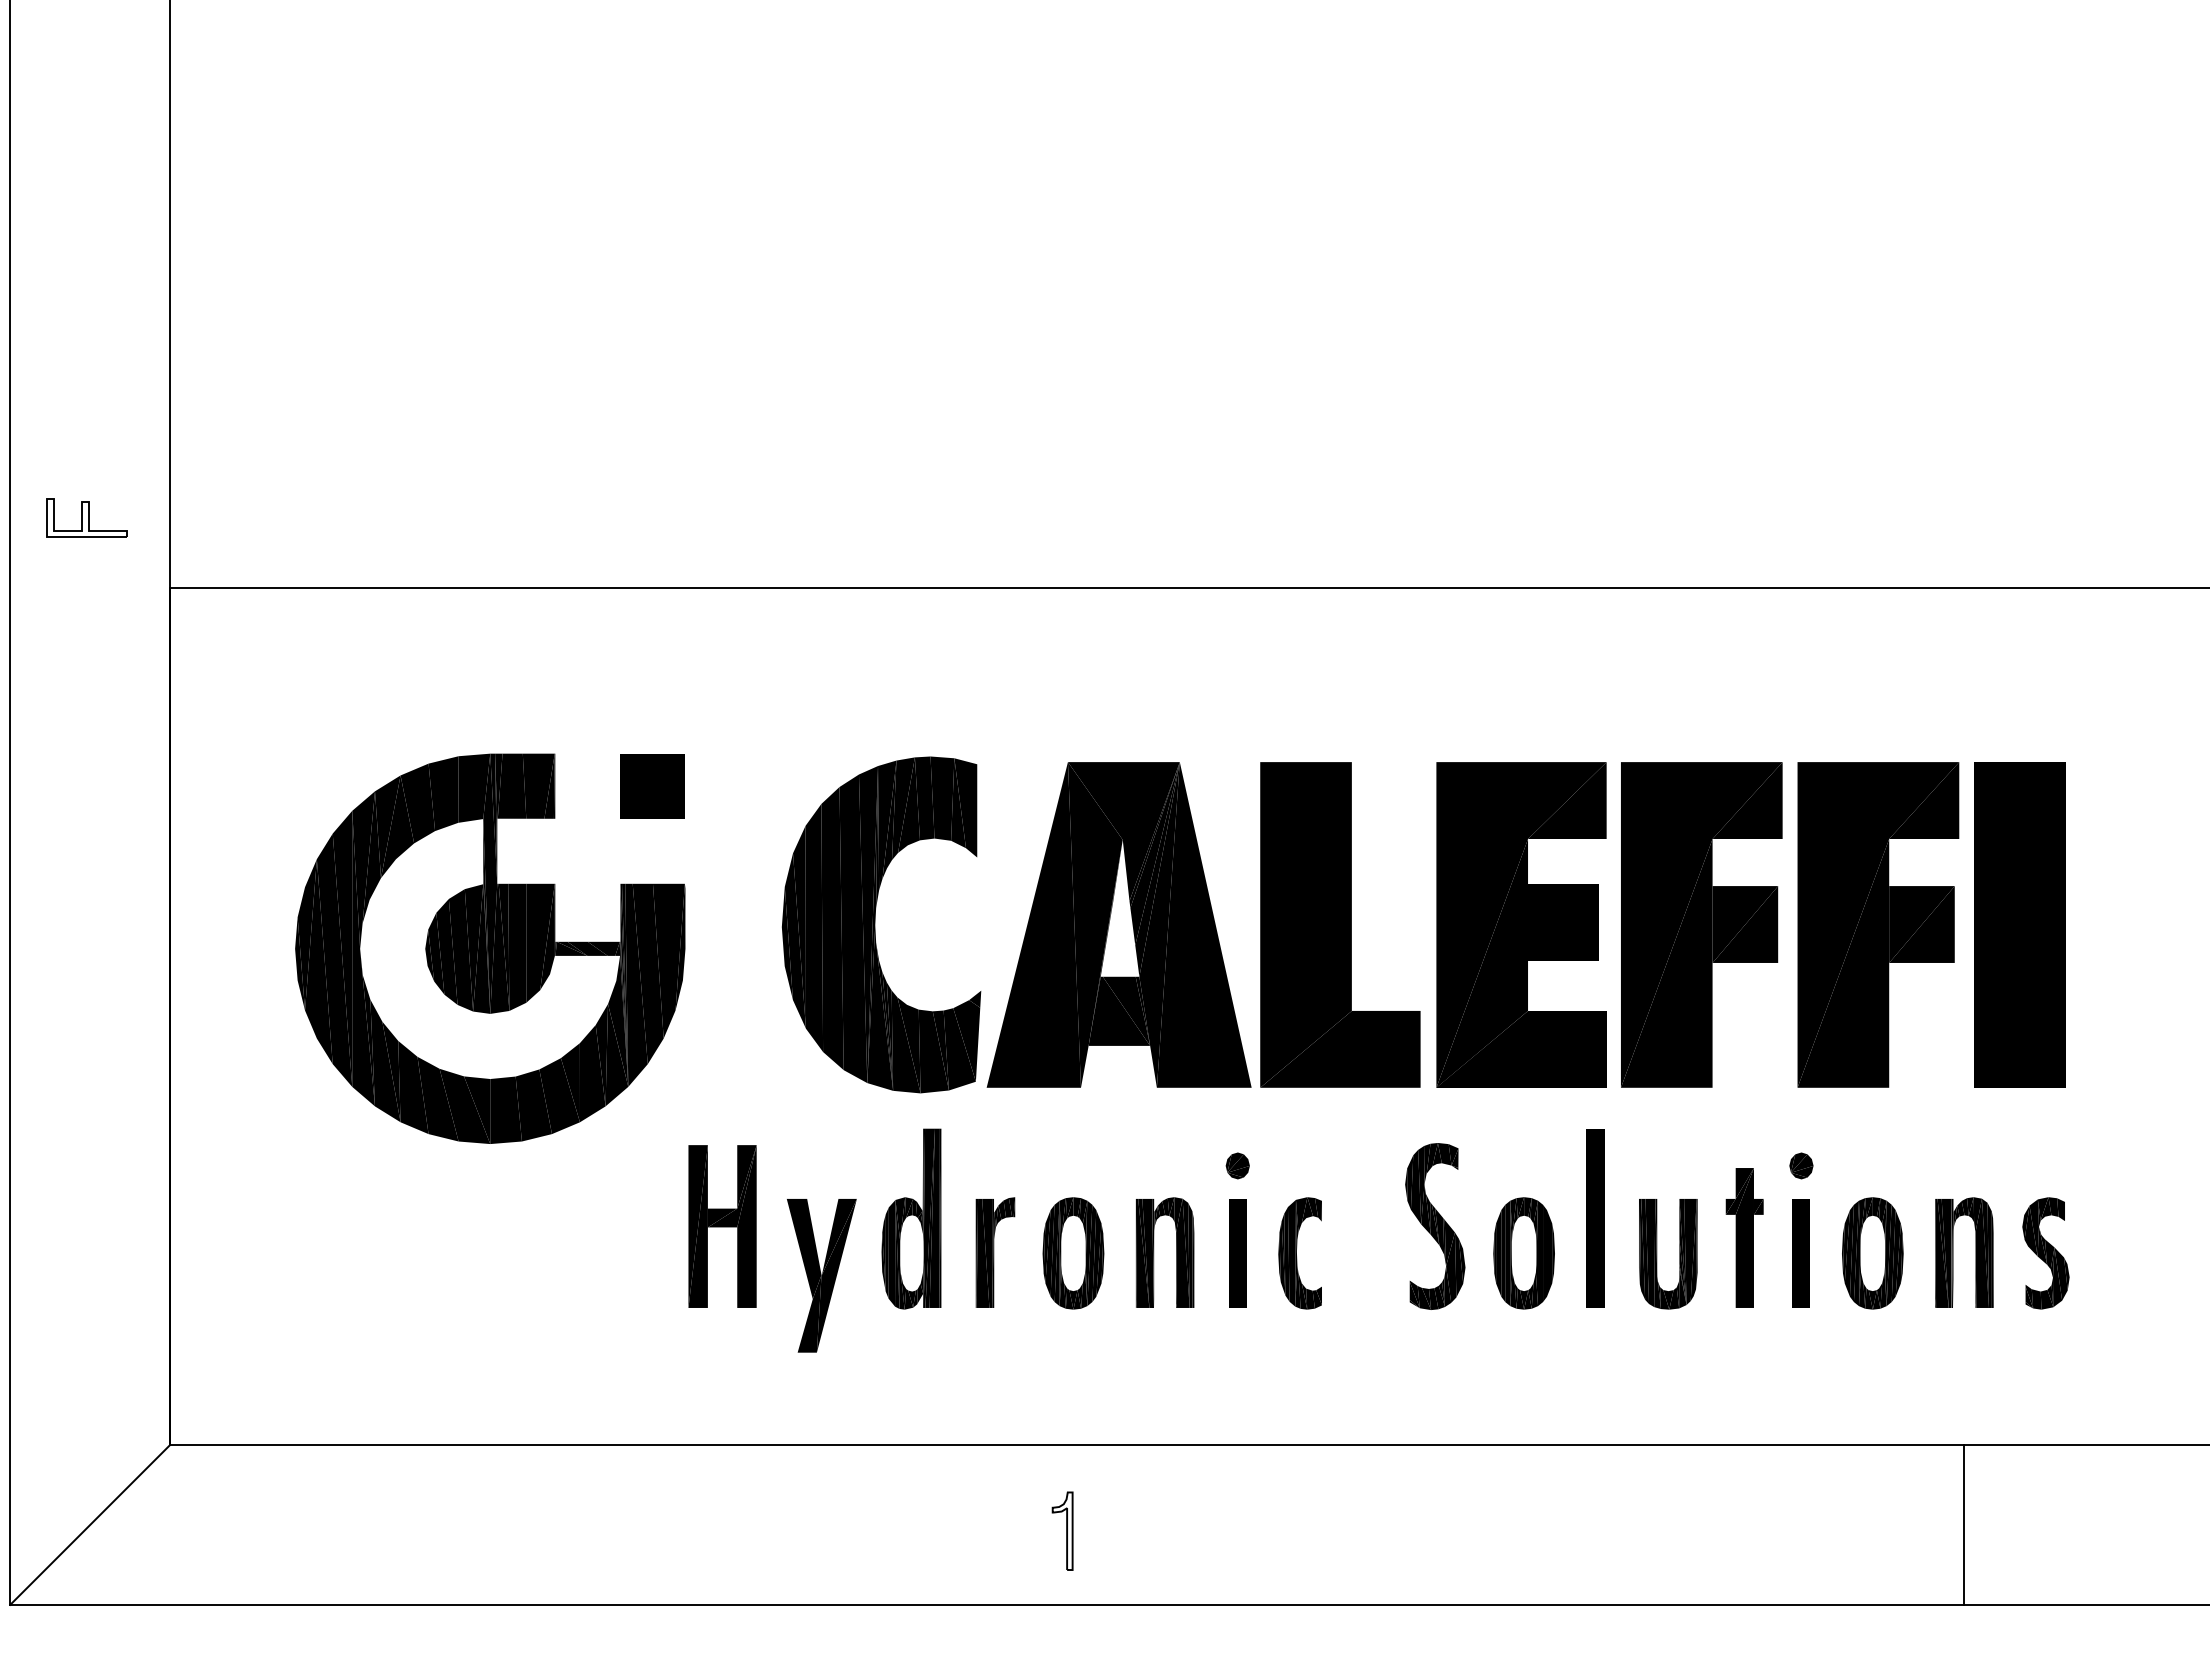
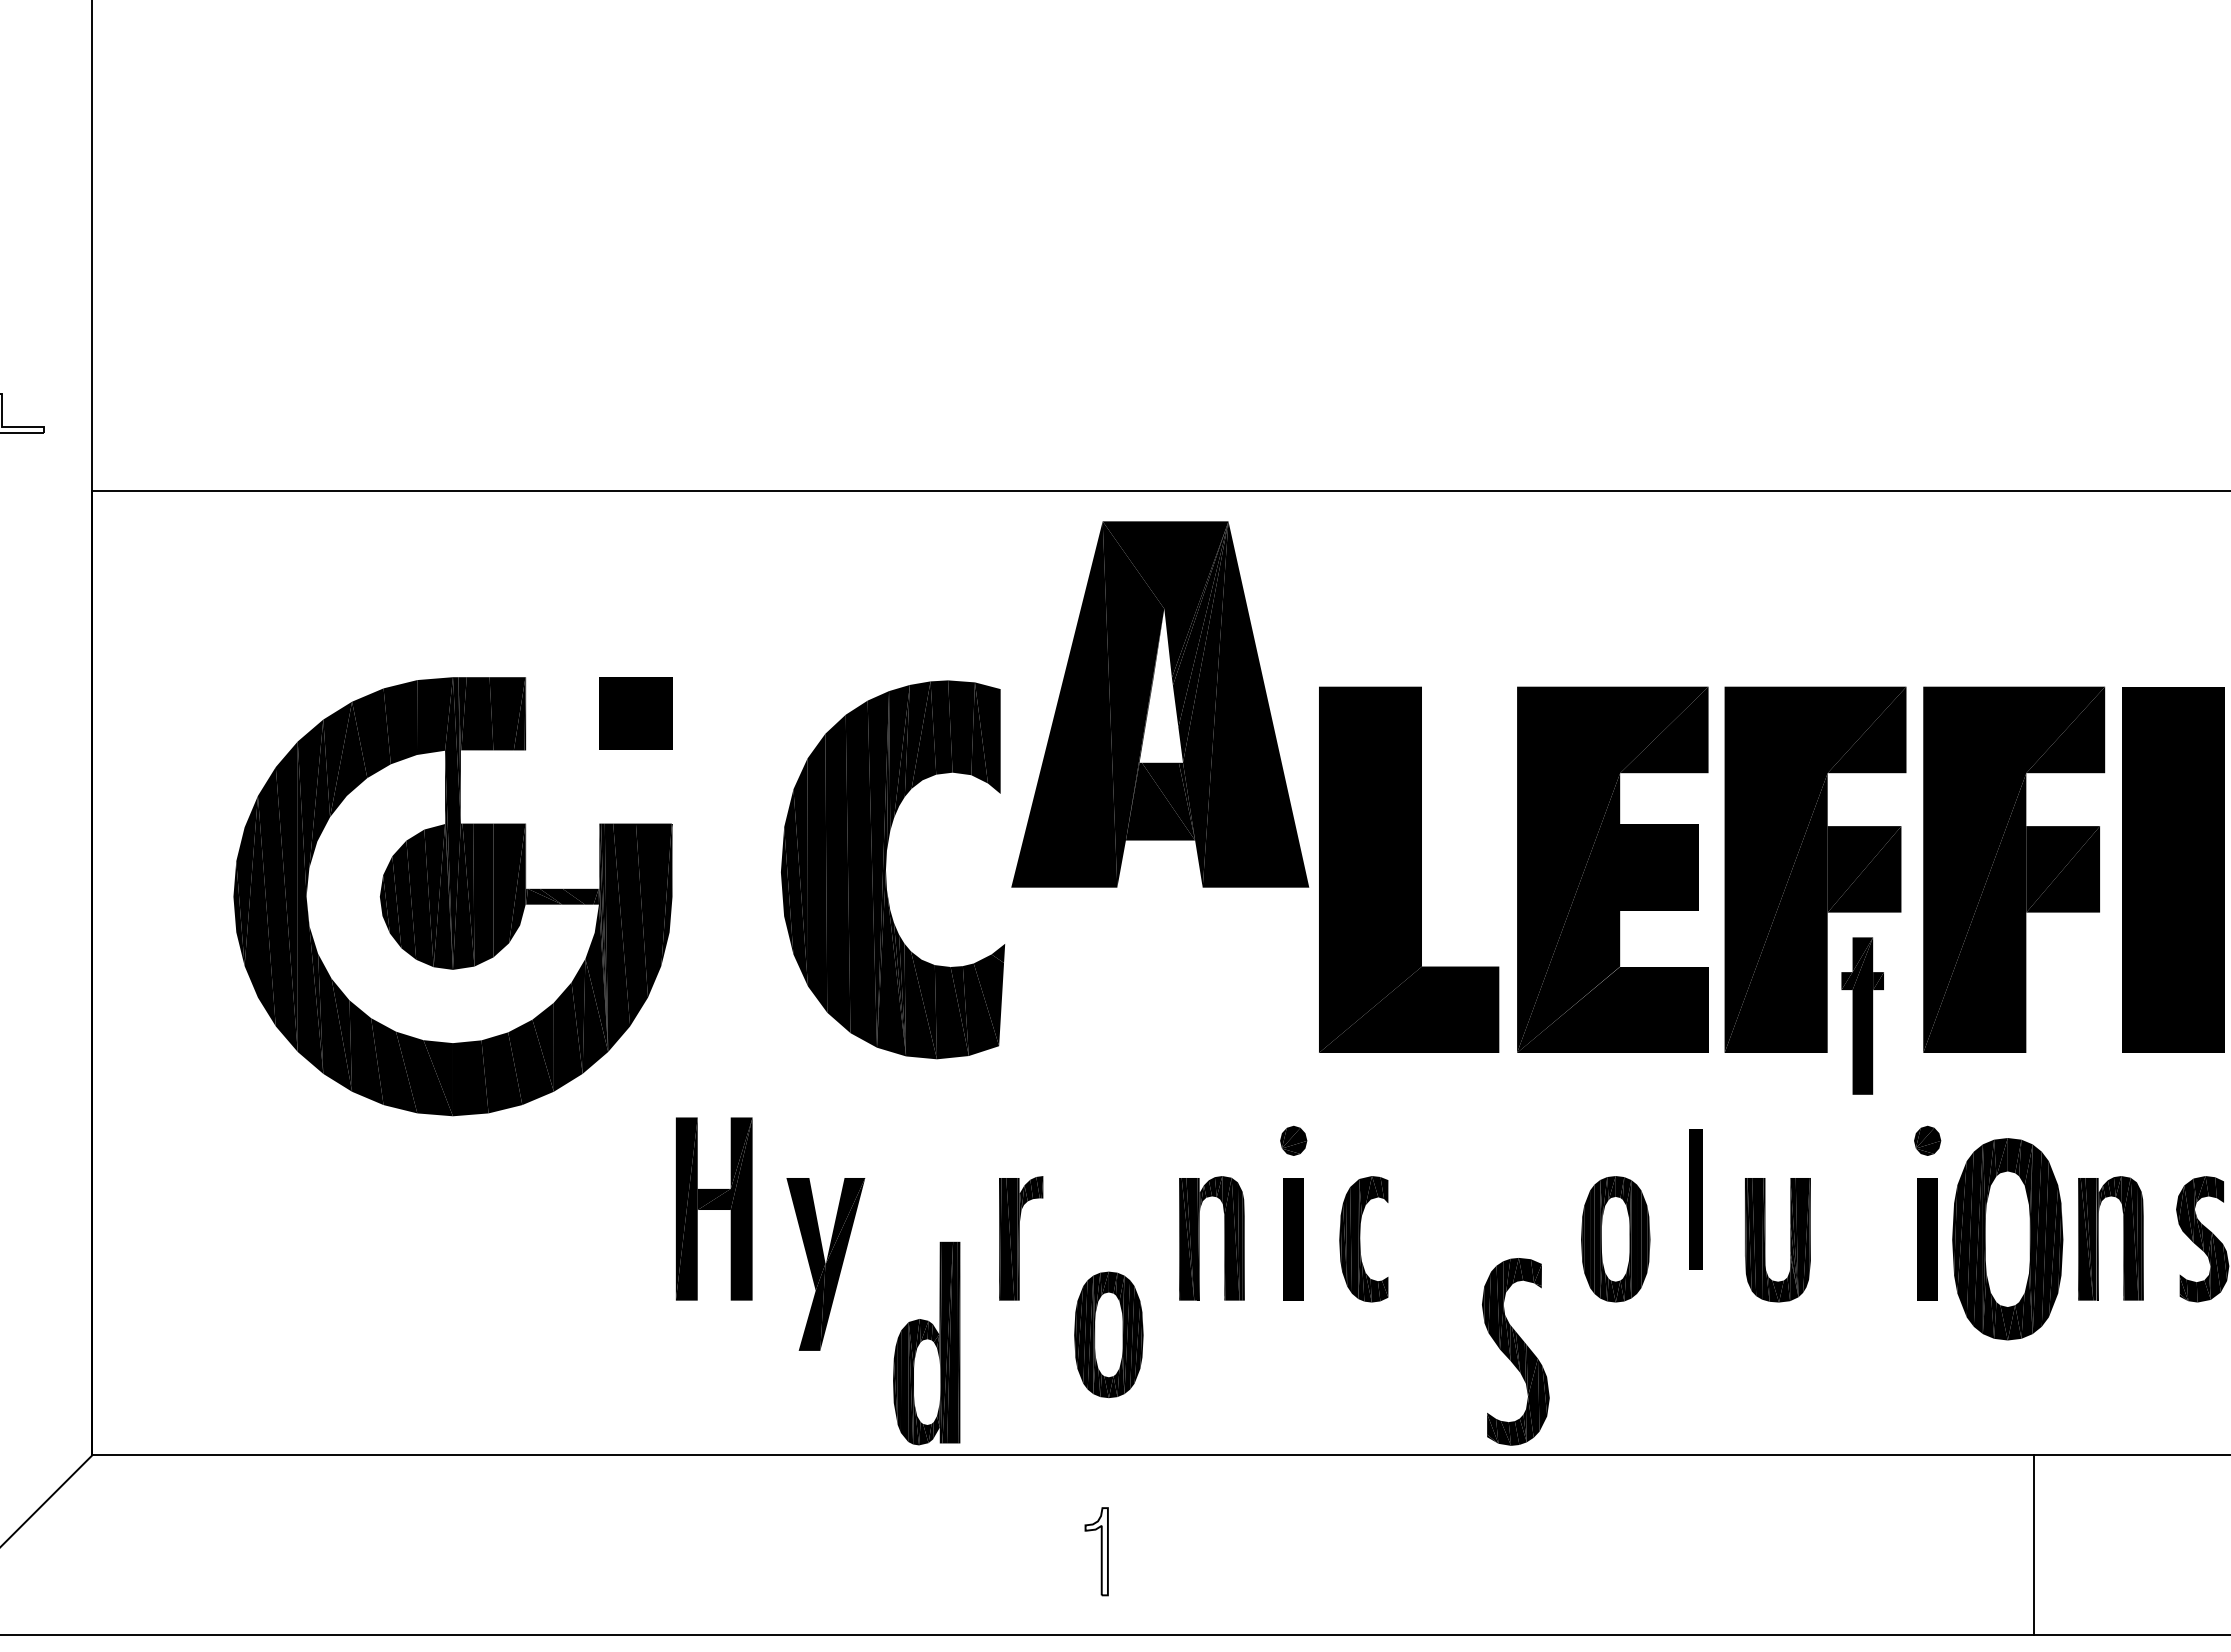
part: (1118, 924) -> (1159, 704), moved
part: (911, 1218) -> (926, 1342), moved
part: (1595, 1218) -> (1696, 1199), size x0.7
part: (1435, 1226) -> (1516, 1351), moved
part: (1744, 1237) -> (1862, 1015), moved
part: (1073, 1253) -> (1108, 1334), moved
part: (1872, 1253) -> (2007, 1239), size x1.6
line: (1964, 1524) -> (2034, 1544), moved

